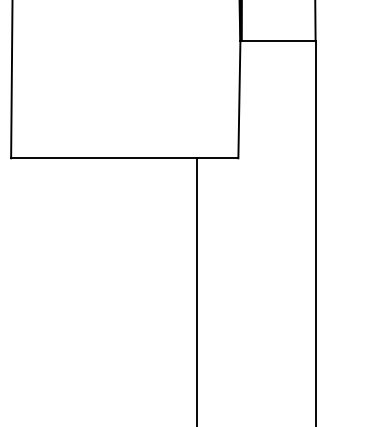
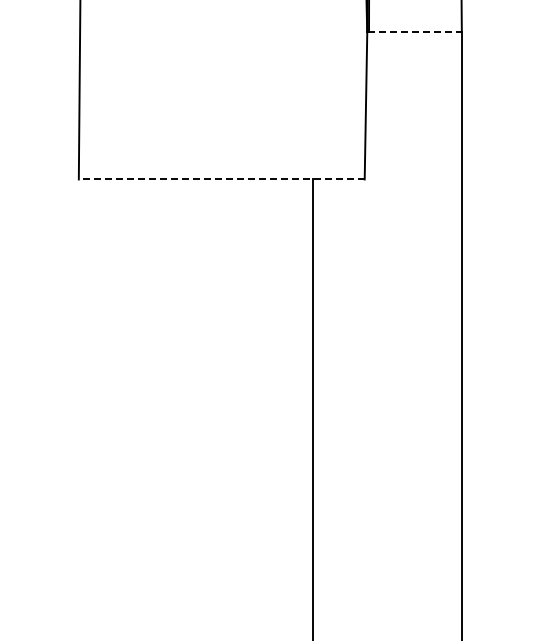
line: (278, 40) -> (415, 31), solid -> dashed
line: (124, 158) -> (221, 179), solid -> dashed

